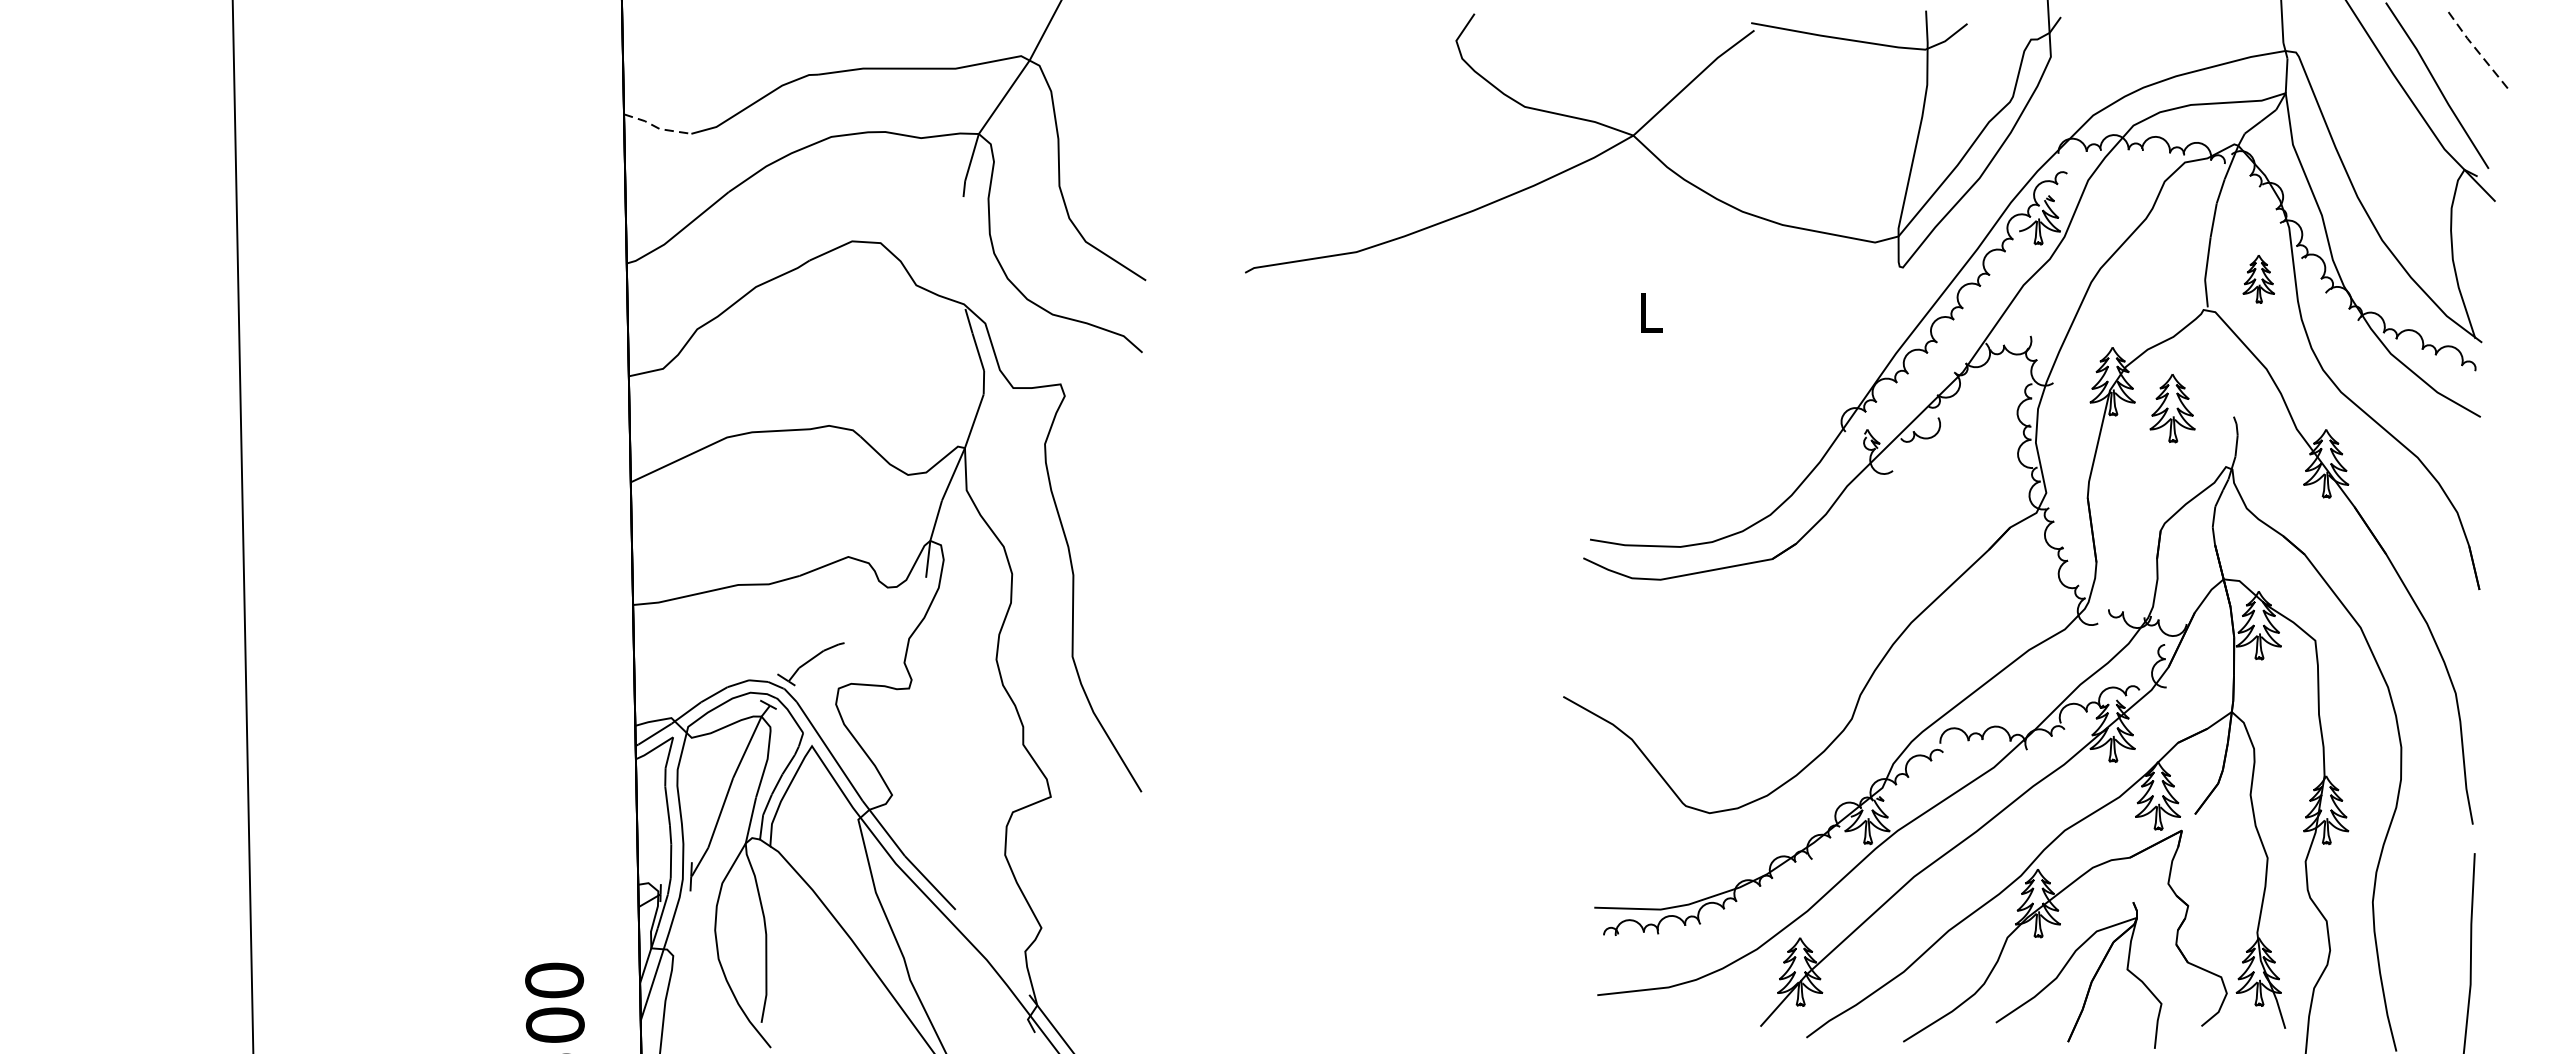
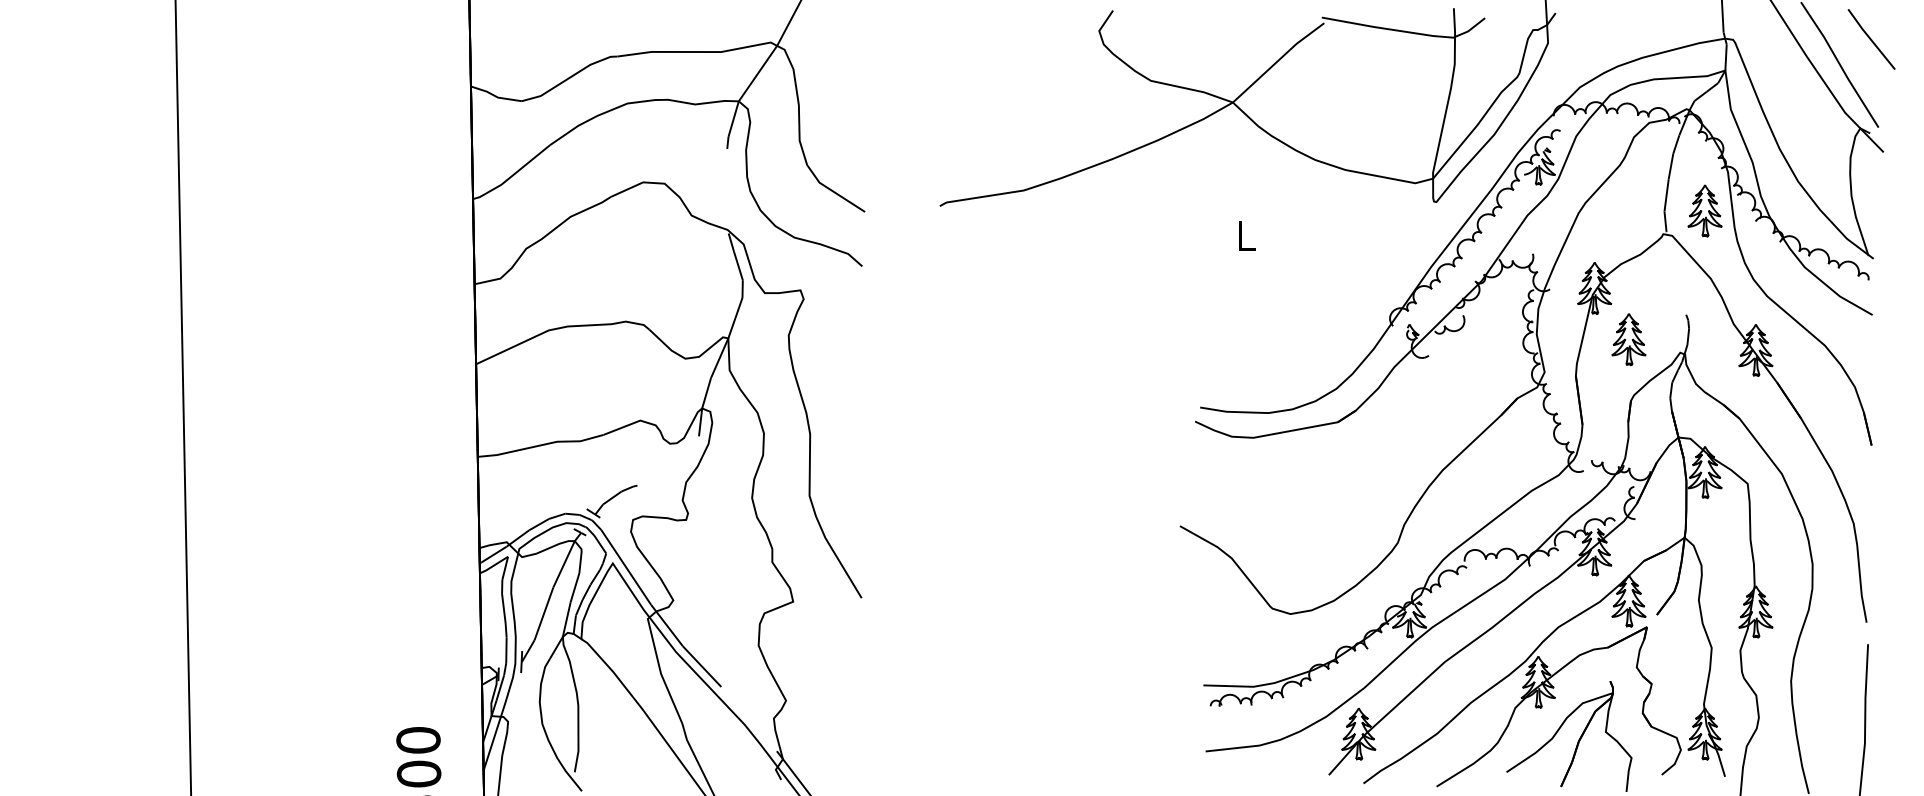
line: (2477, 52) -> (1870, 39), dashed -> solid
line: (657, 127) -> (496, 96), dashed -> solid
part: (2258, 278) -> (1704, 210), size x1.43
part: (2171, 408) -> (1628, 339), moved

